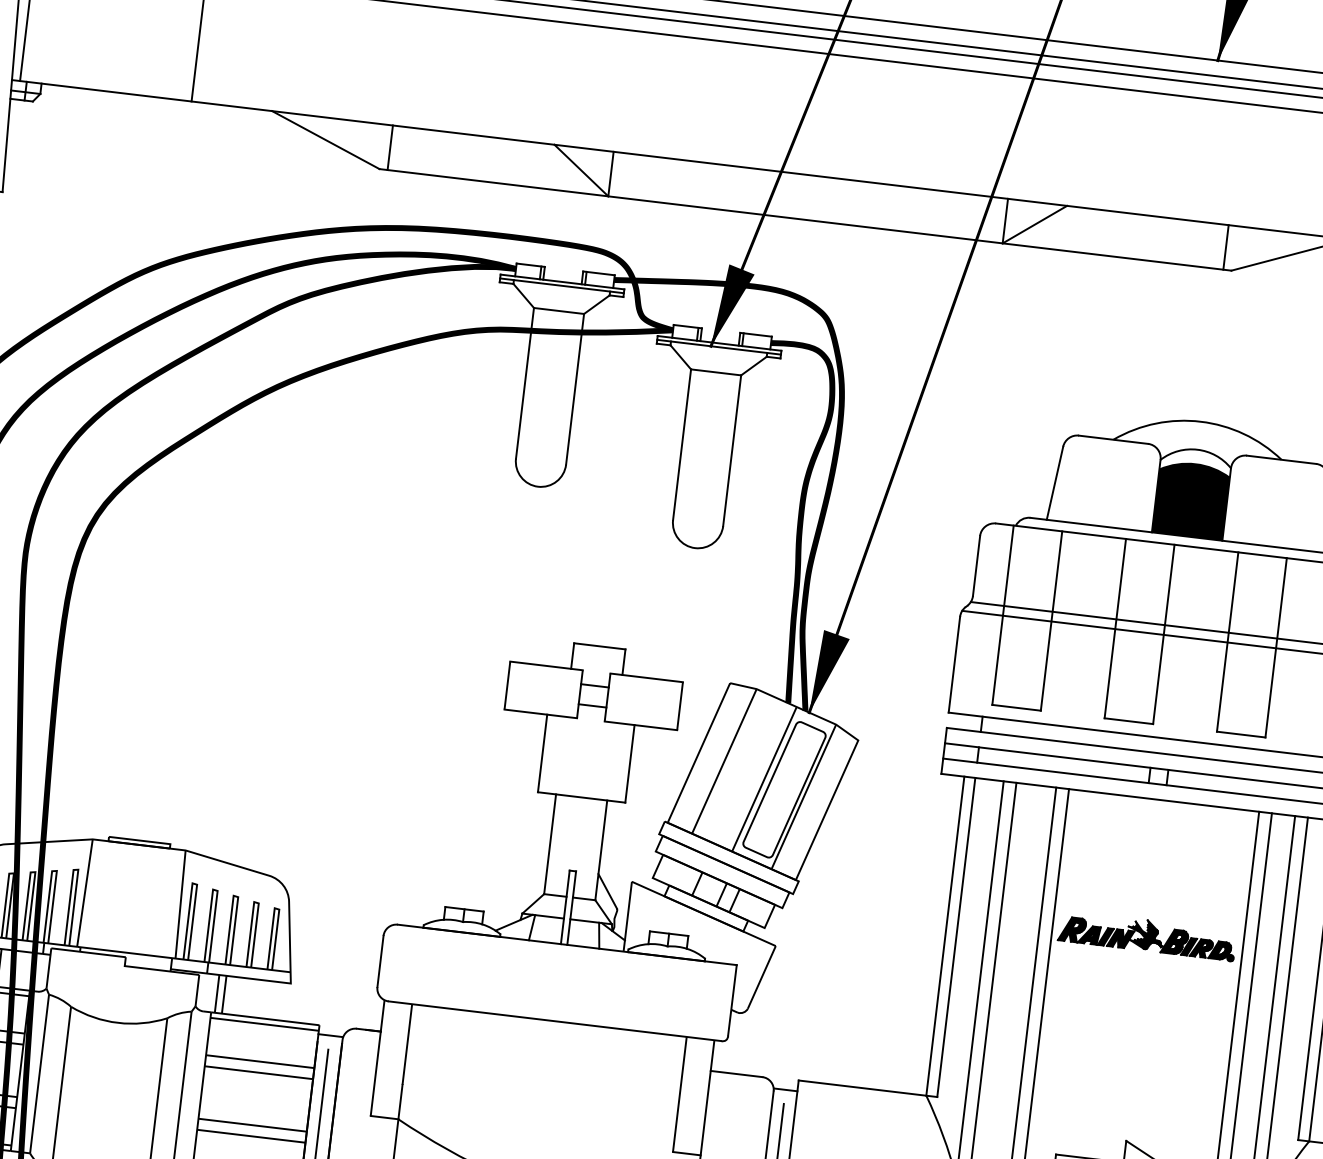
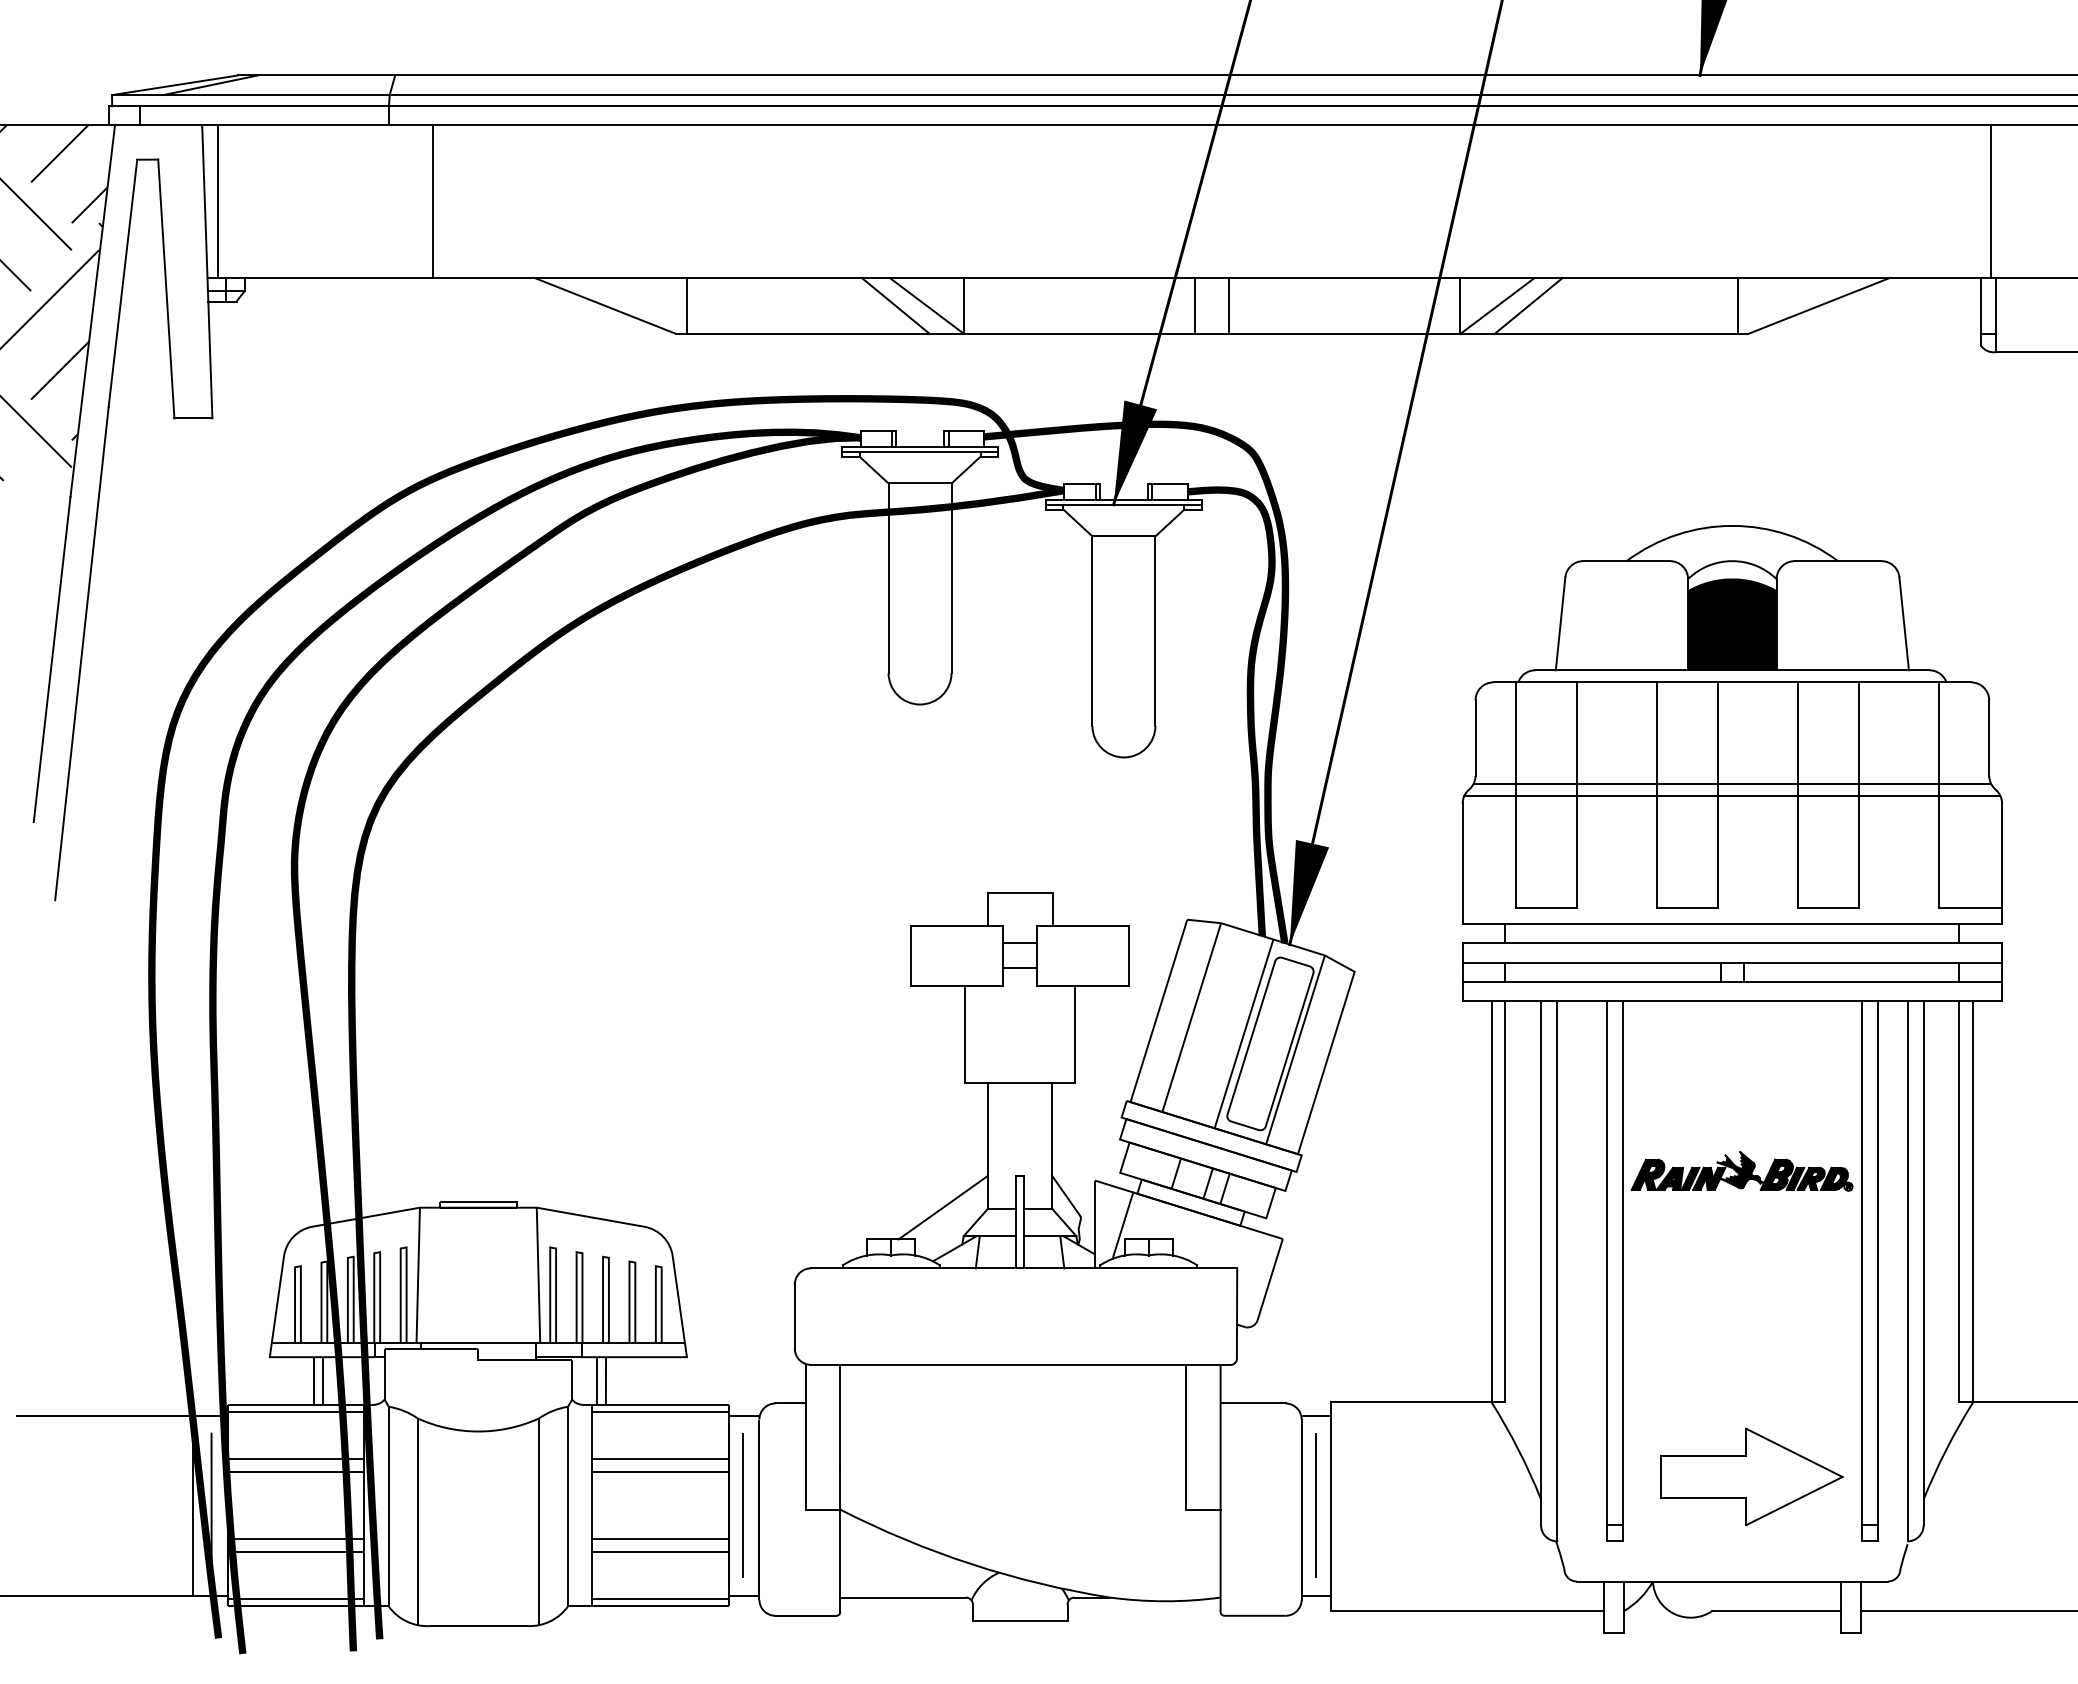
line: (556, 167) -> (895, 306), added
line: (794, 196) -> (1195, 306), added
line: (821, 199) -> (1229, 306), added
line: (1059, 227) -> (1528, 306), added
line: (508, 888) -> (942, 1207), added
line: (649, 920) -> (1122, 1225), added

